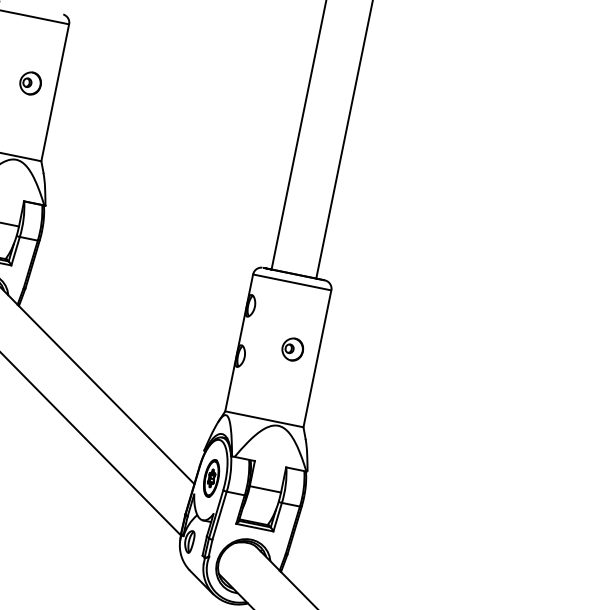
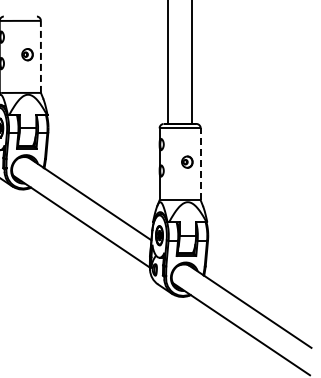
line: (54, 91) -> (40, 56), solid -> dashed
line: (317, 357) -> (200, 163), solid -> dashed

